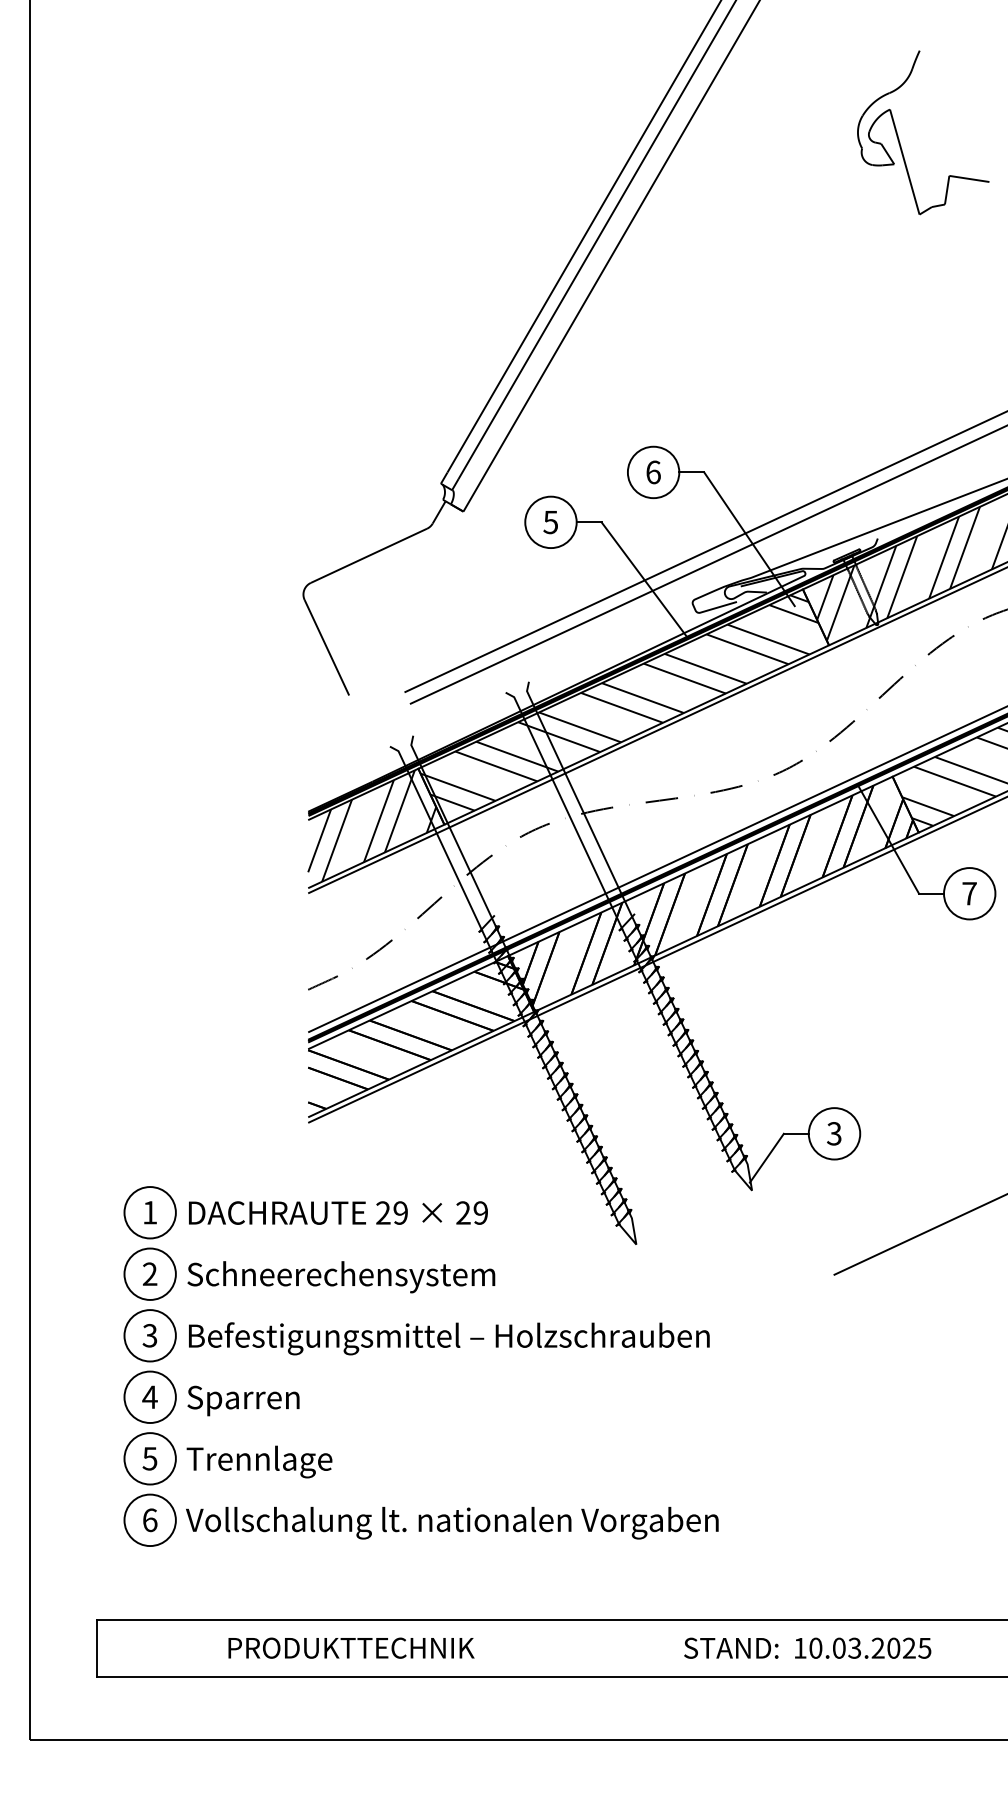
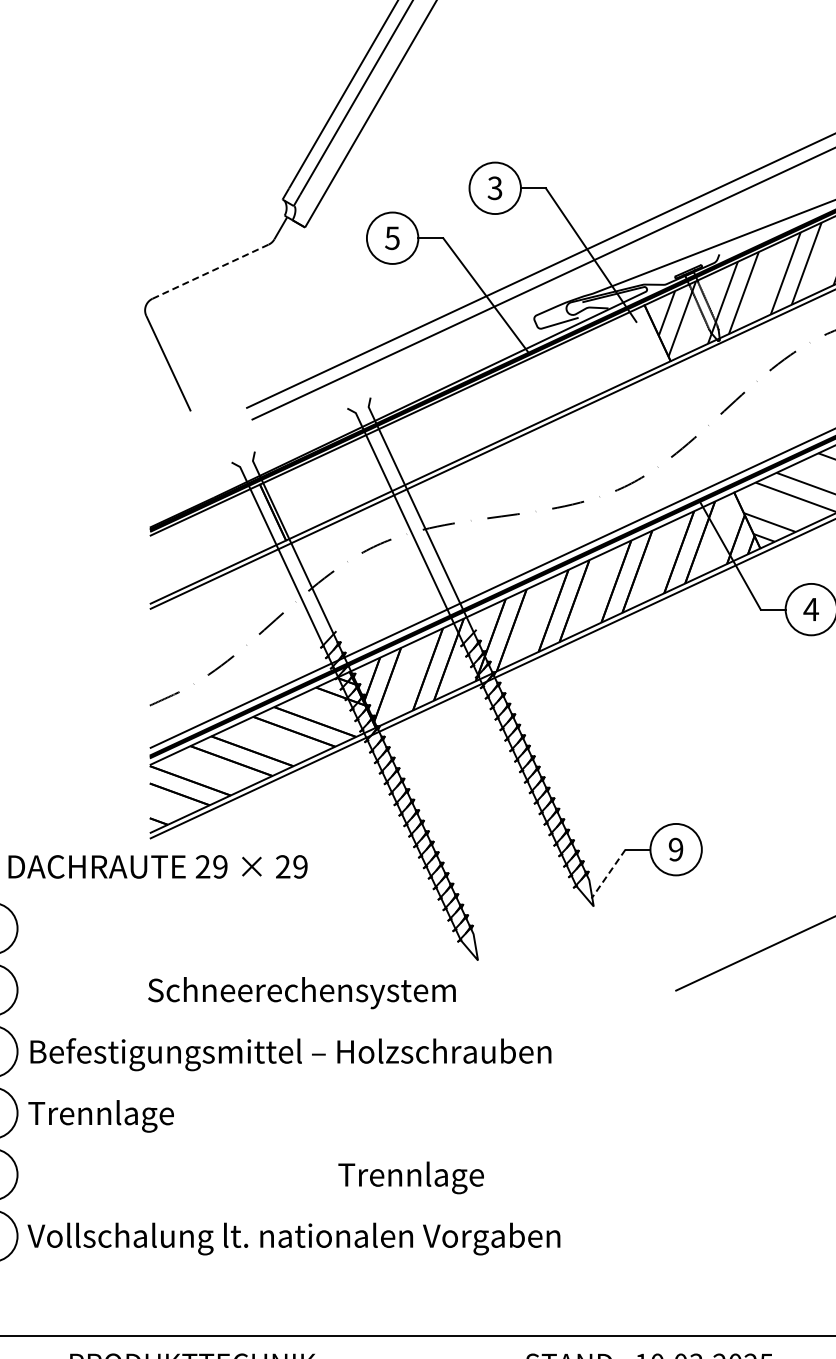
text: (653, 472) -> (495, 188), 6 -> 3
line: (369, 555) -> (211, 271), solid -> dashed
hatch: (619, 702) -> (461, 418), removed
hatch: (372, 825) -> (214, 541), removed
text: (969, 893) -> (811, 609), 7 -> 4
text: (834, 1133) -> (676, 849), 3 -> 9
line: (766, 1158) -> (608, 874), solid -> dashed
text: (338, 1212) -> (158, 866), moved
text: (341, 1277) -> (302, 993), moved
text: (259, 1400) -> (101, 1116), Sparren -> Trennlage
text: (259, 1461) -> (411, 1177), moved

